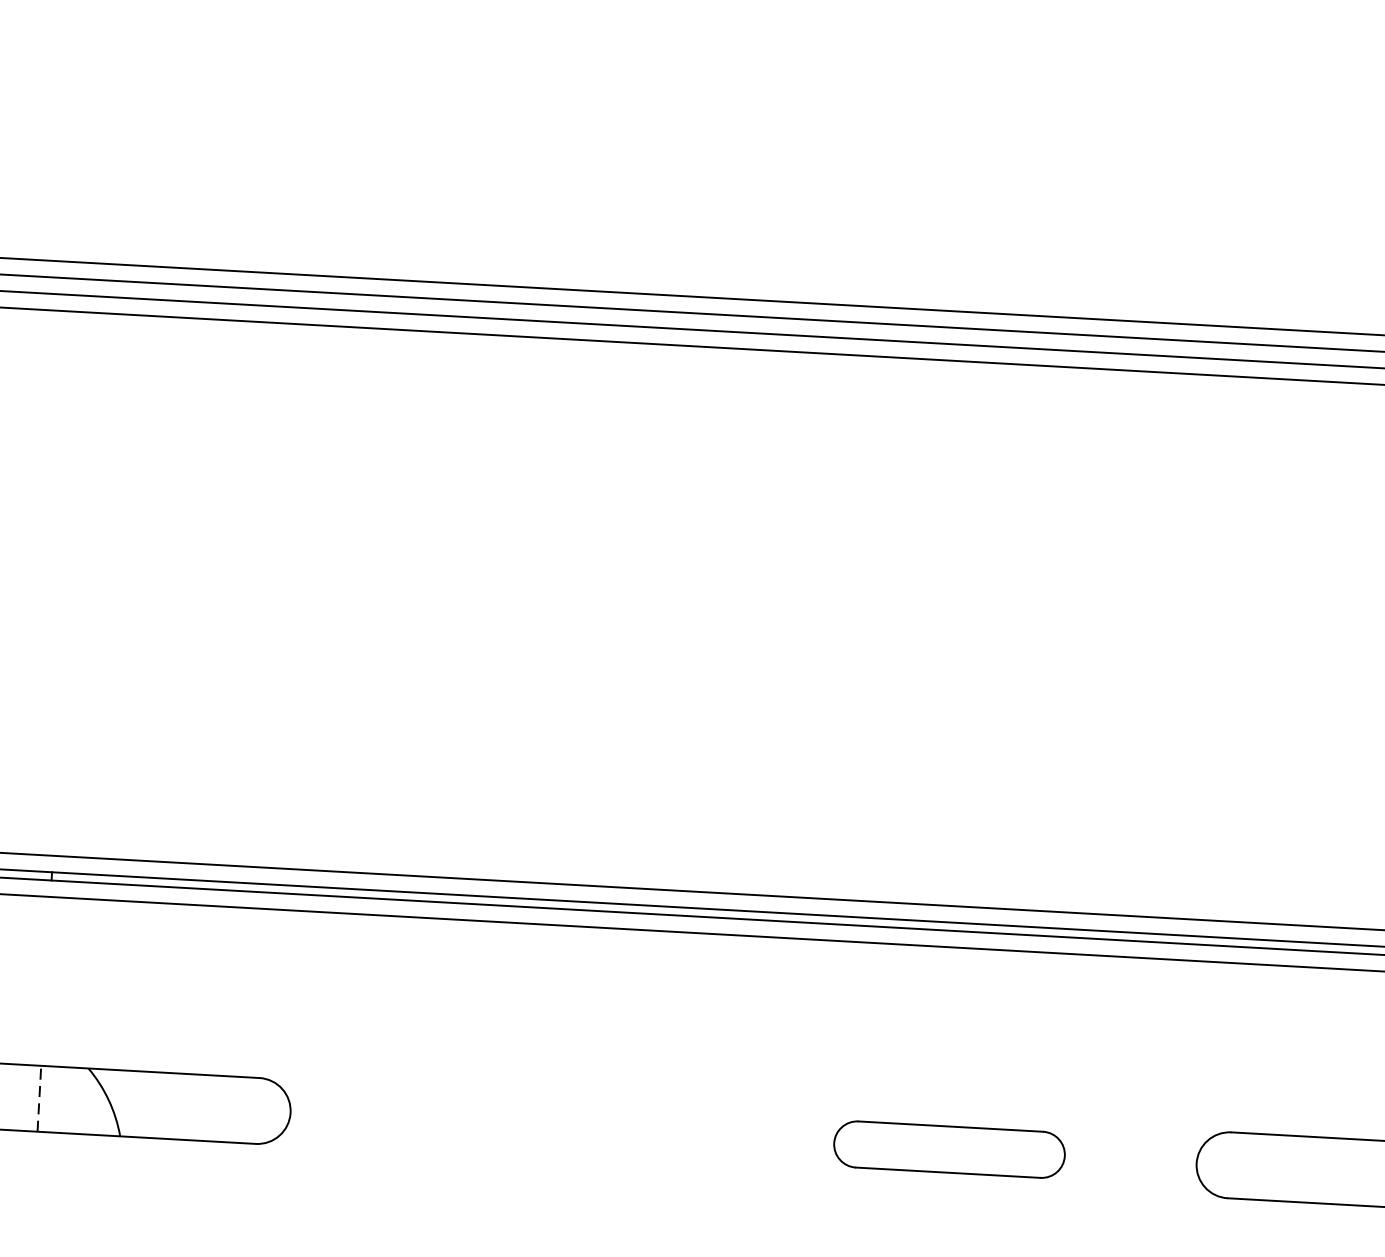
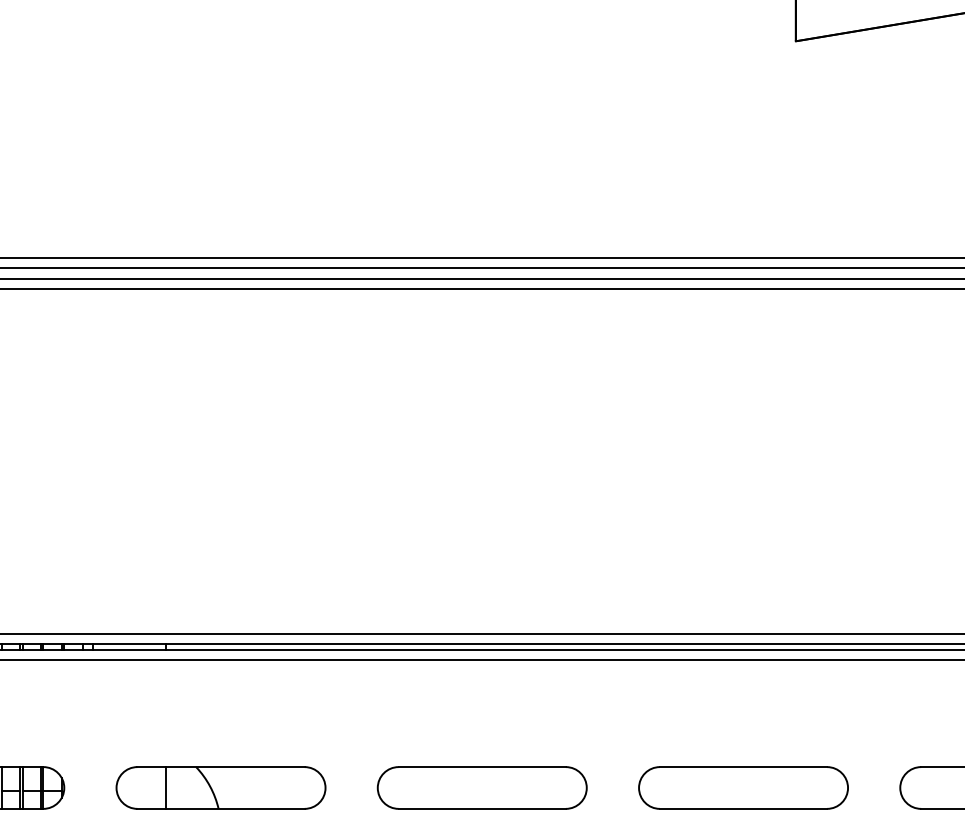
line: (39, 1098) -> (166, 787), dashed -> solid
part: (536, 1125) -> (481, 787), added
part: (949, 1148) -> (743, 787), size x1.43

